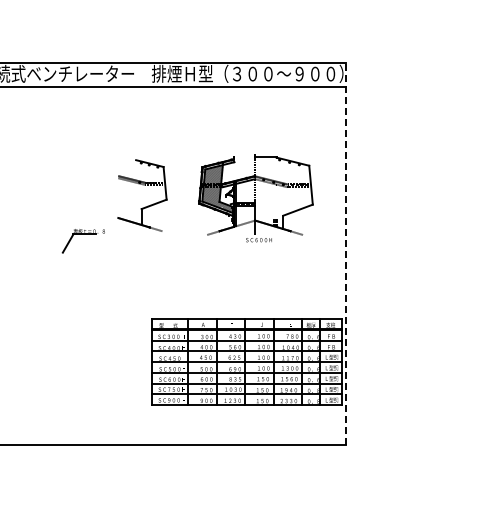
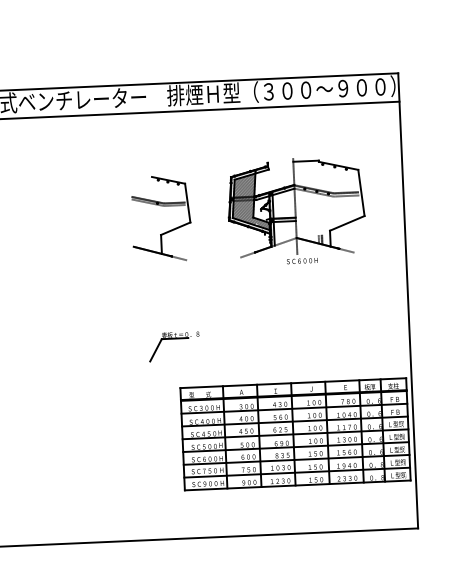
part: (142, 185) -> (160, 206), moved
part: (255, 198) -> (295, 211), moved
part: (82, 234) -> (172, 338), moved
line: (346, 253) -> (408, 299), dashed -> solid

